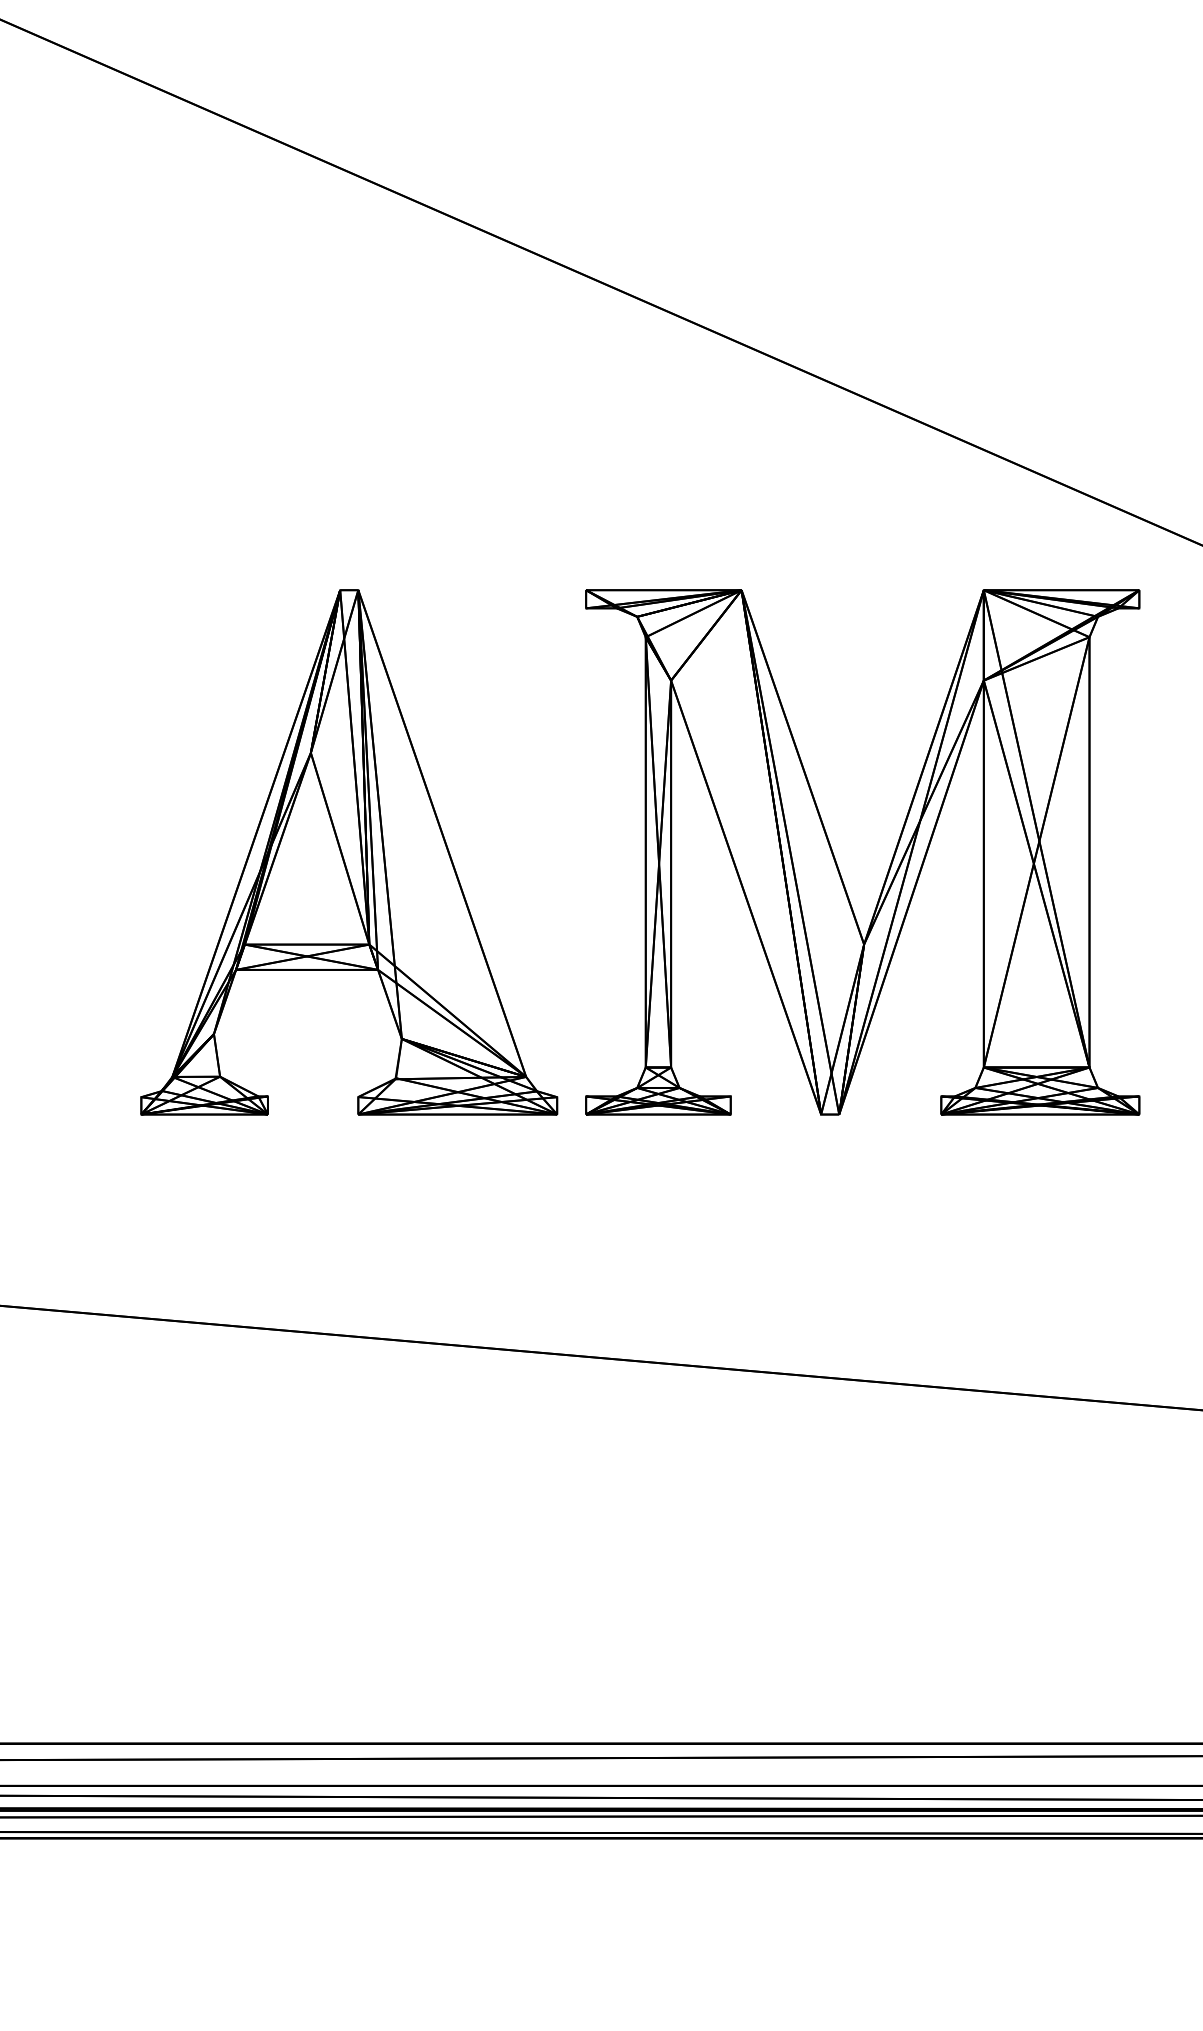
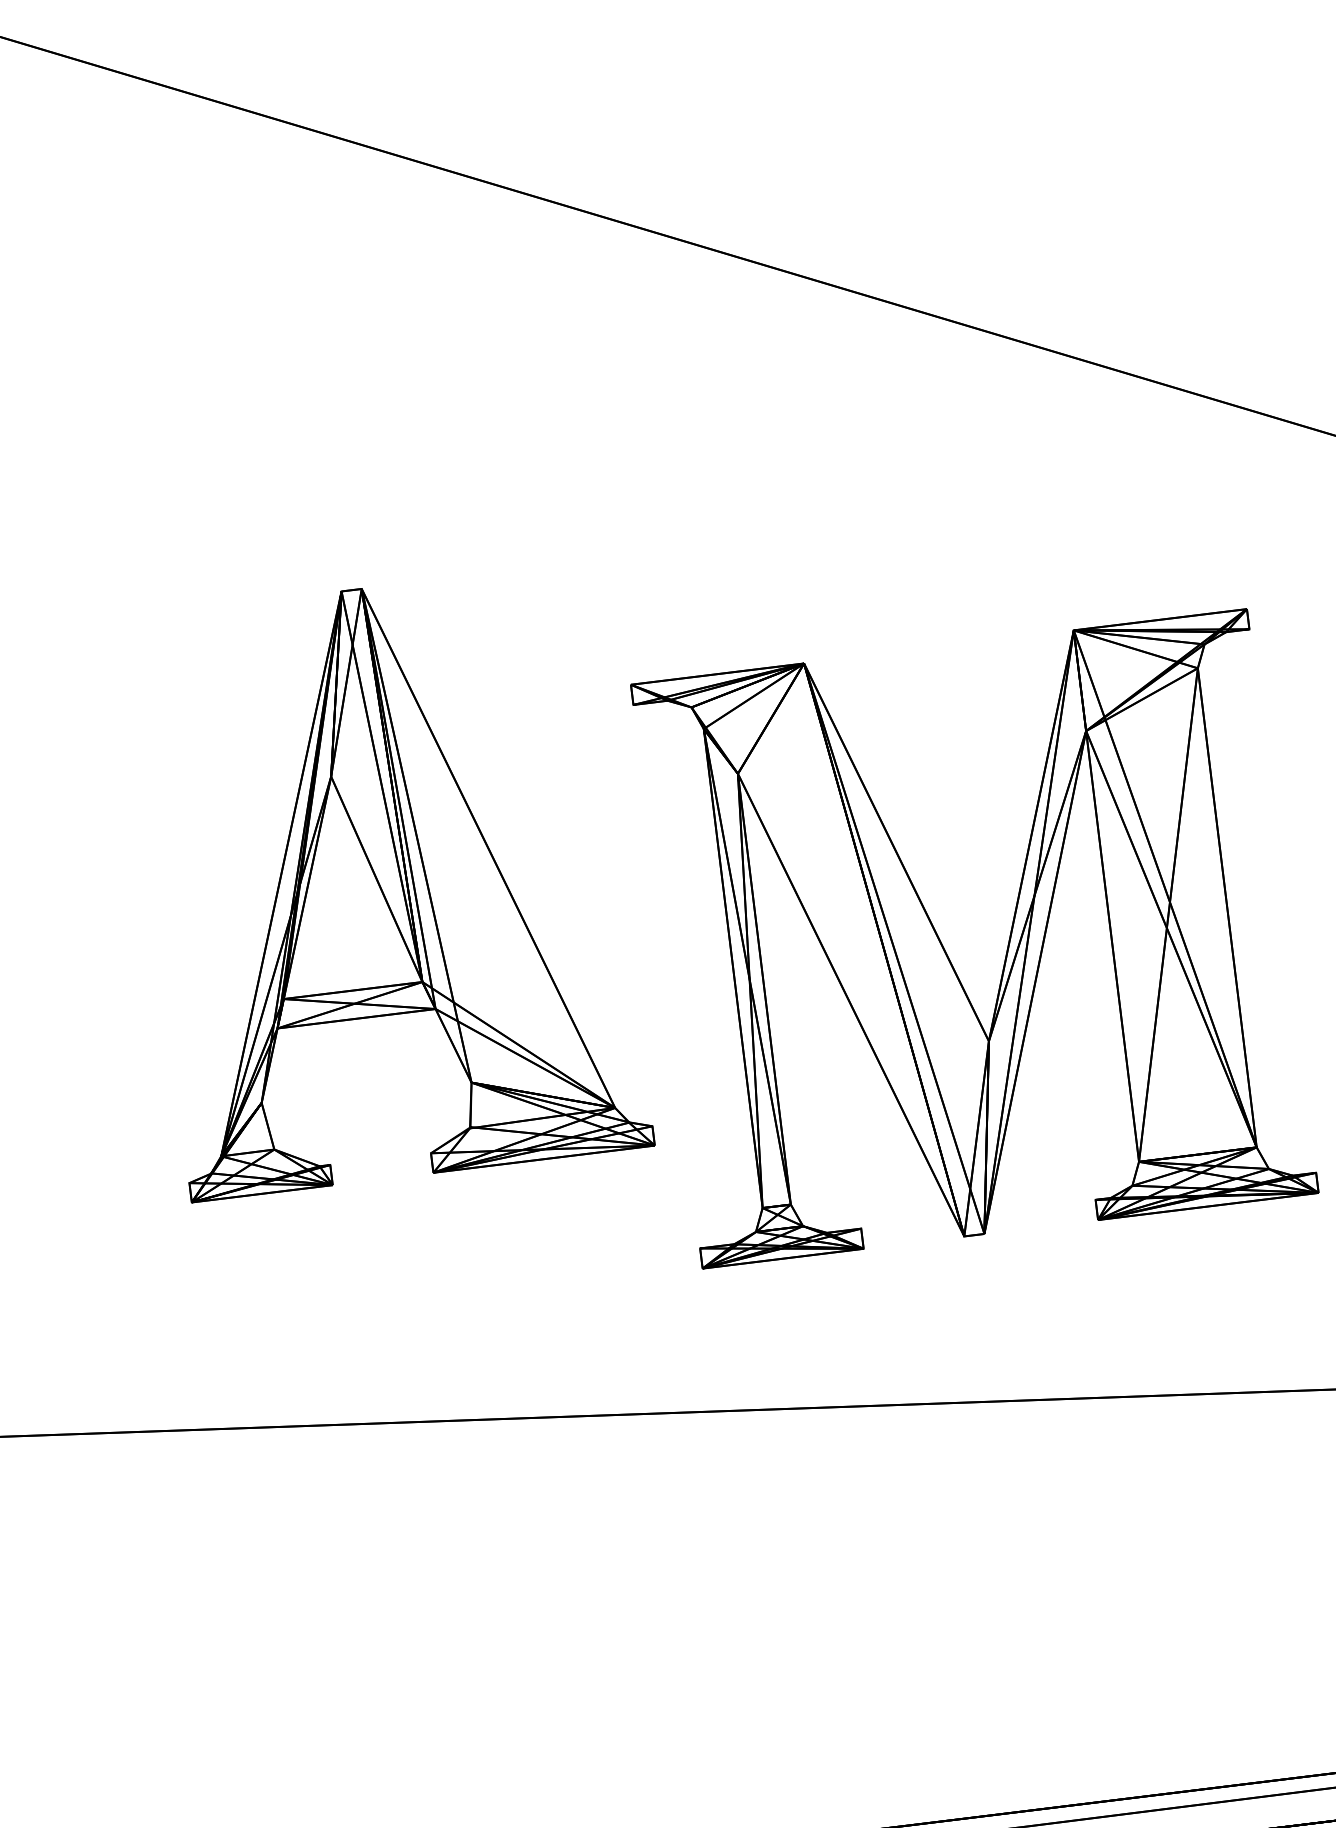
part: (836, 860) -> (946, 951), moved

